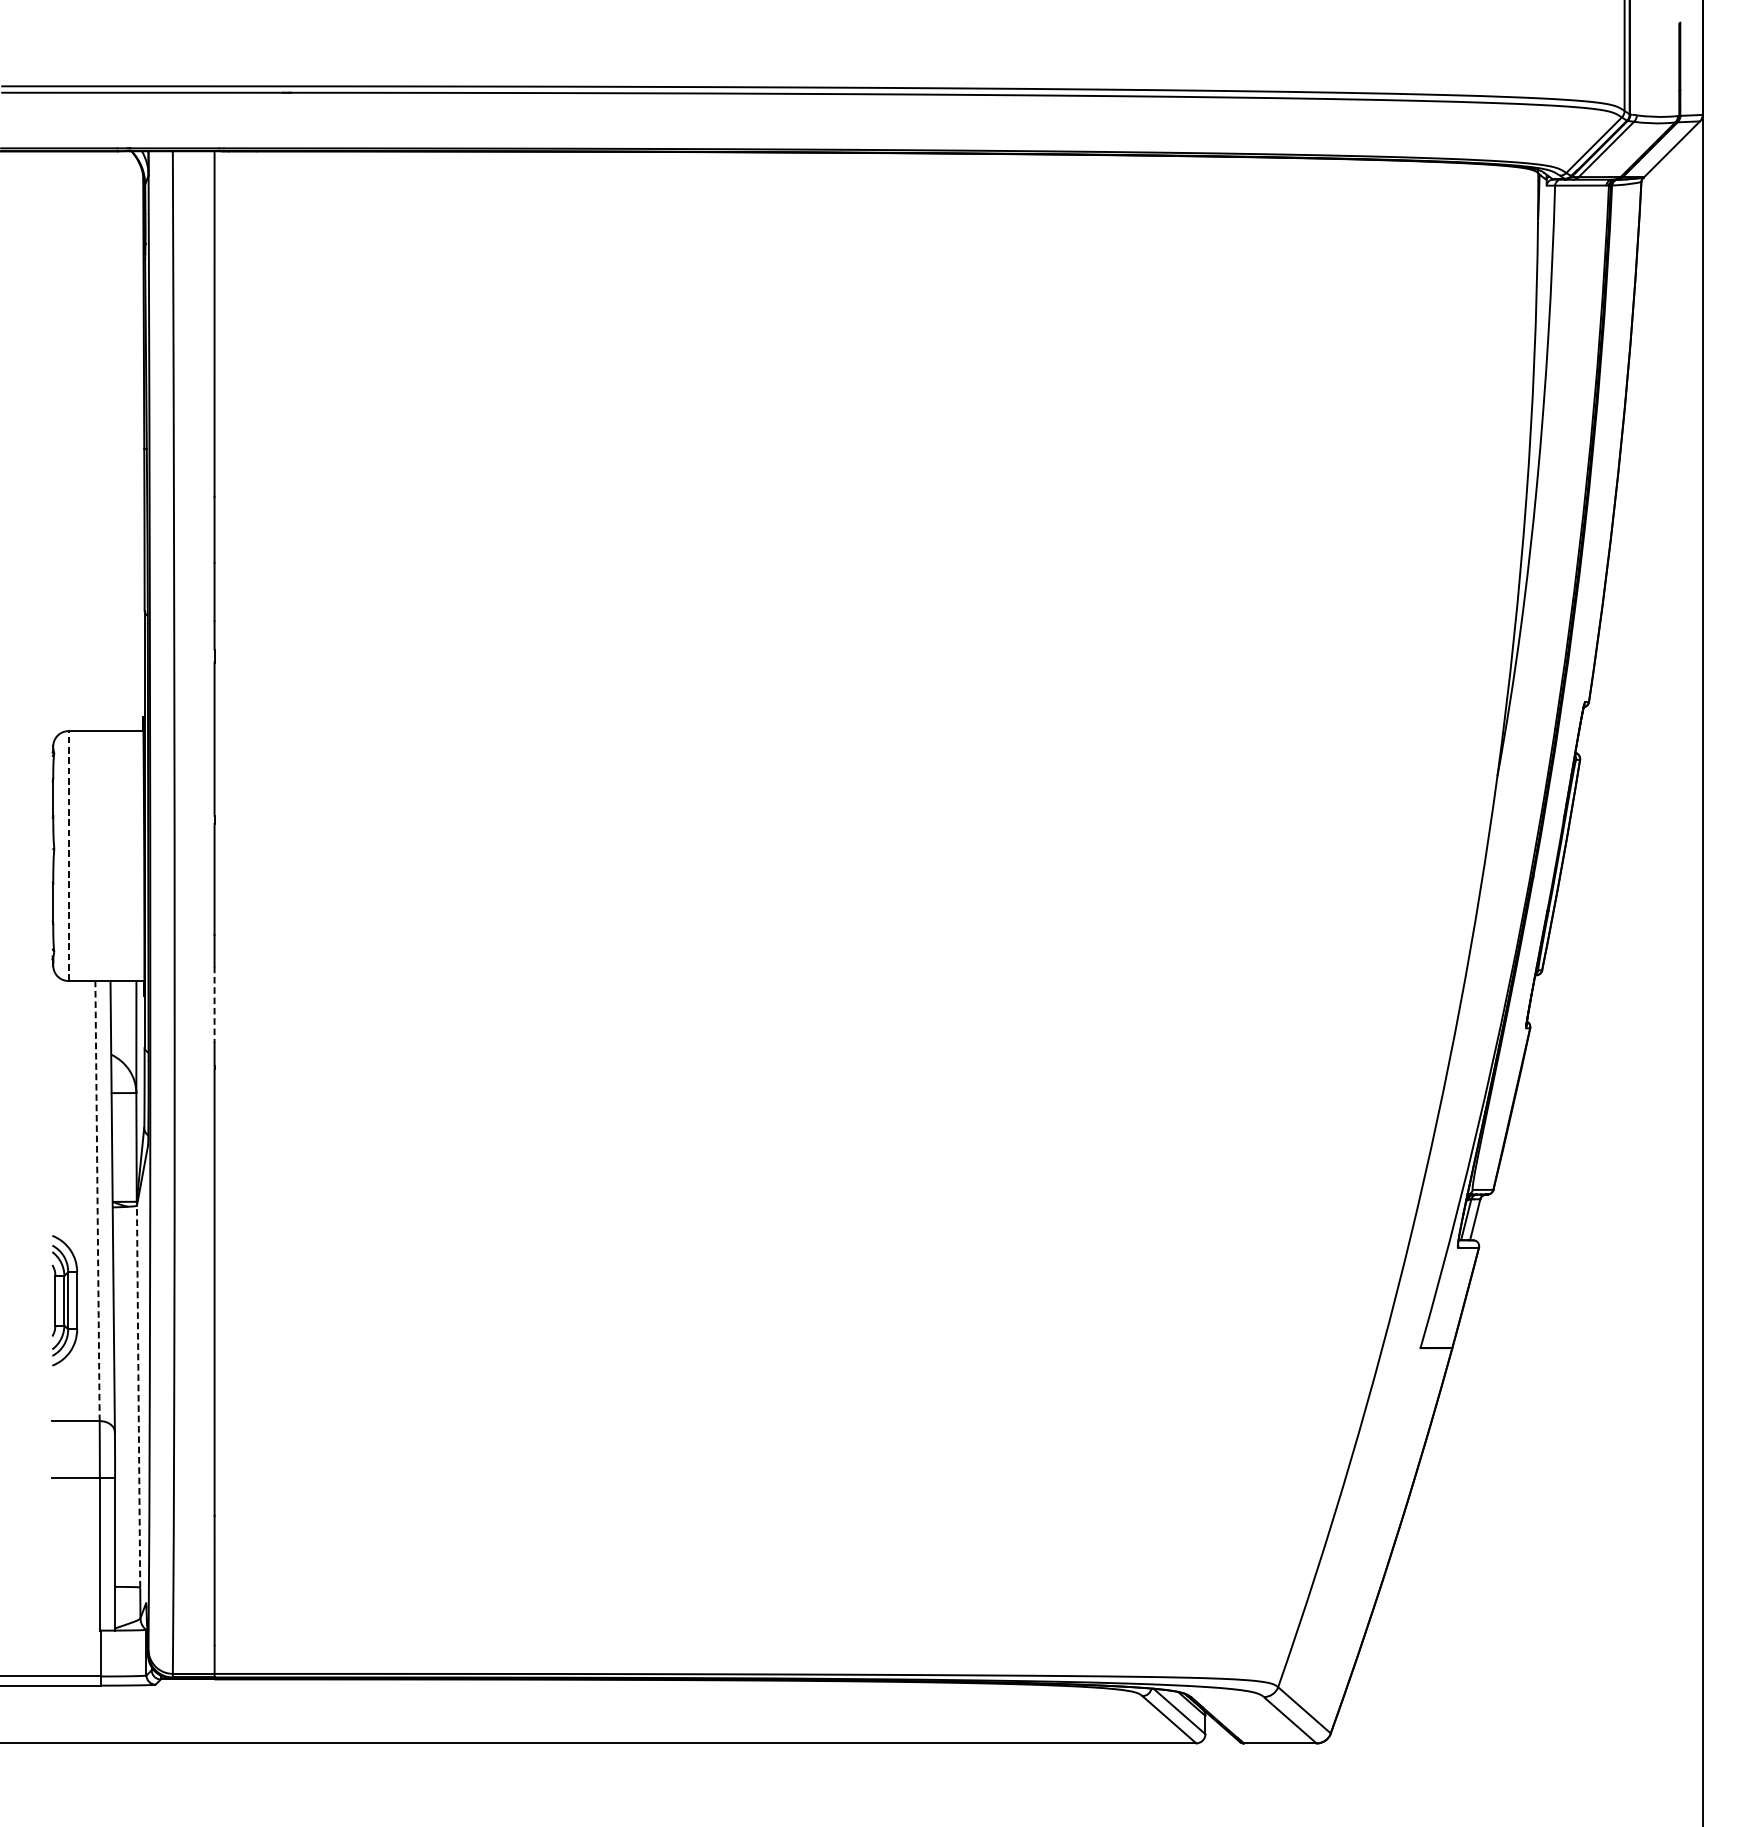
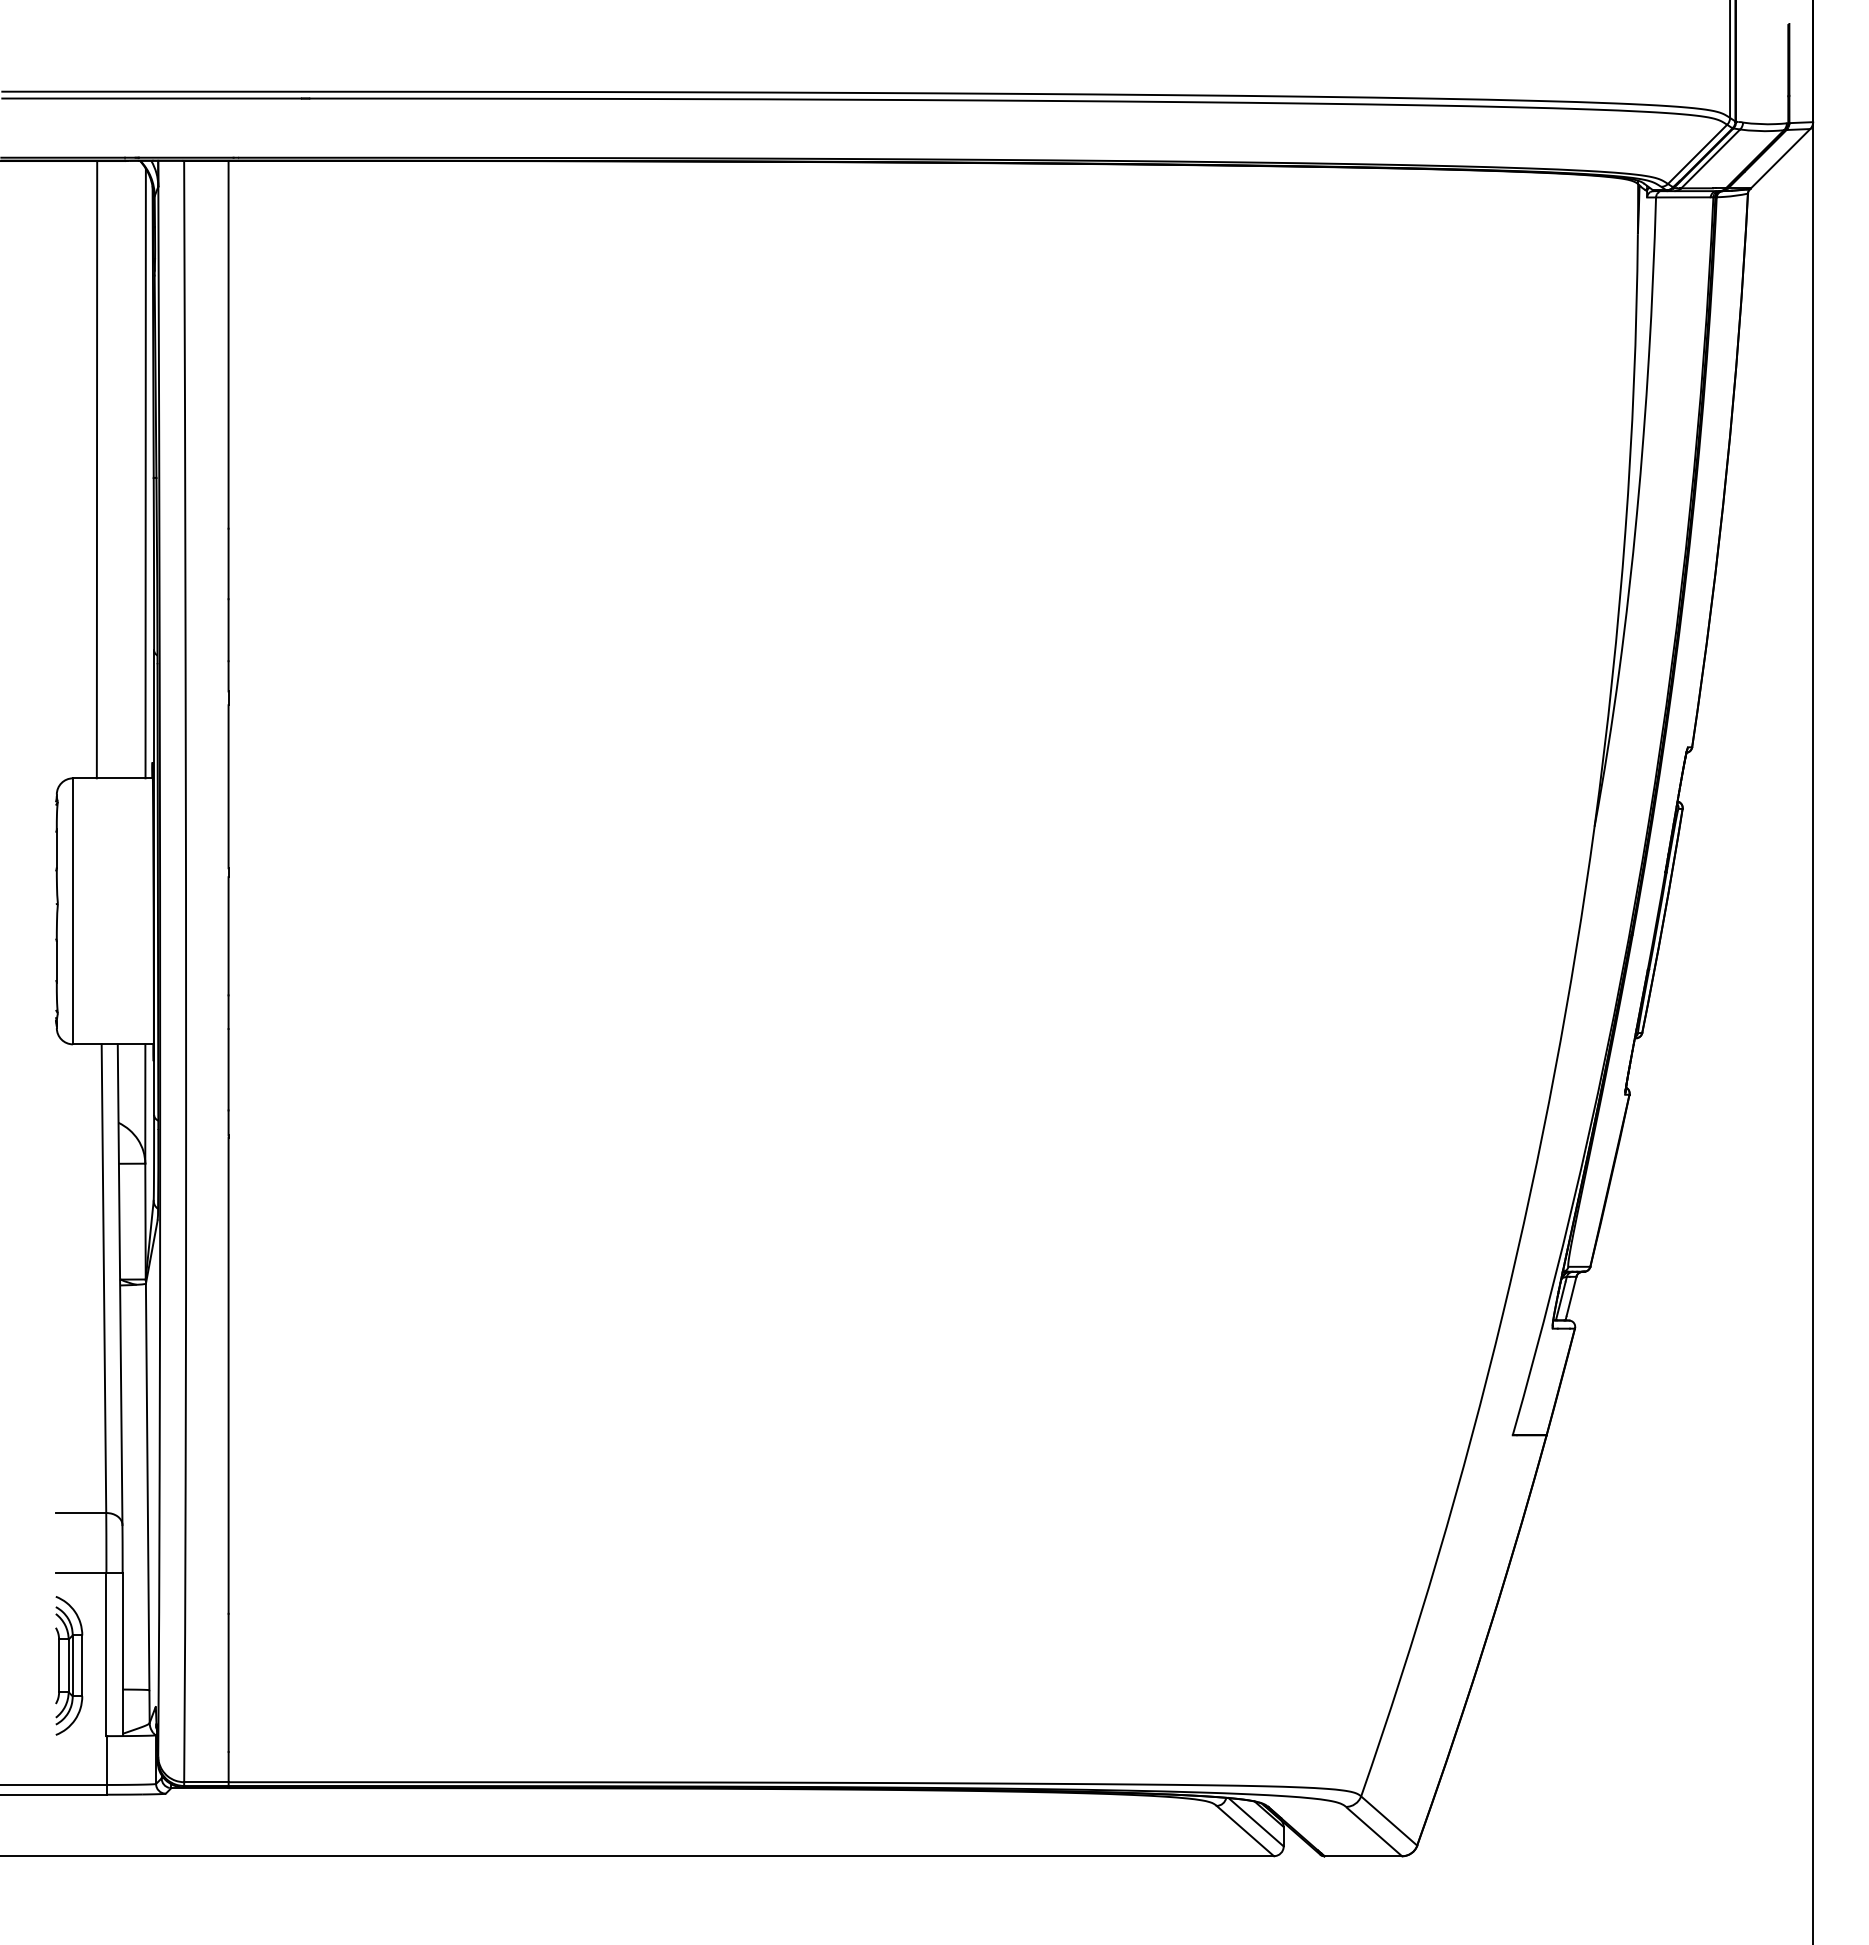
line: (90, 441) -> (96, 469), added
line: (136, 444) -> (145, 473), added
line: (68, 855) -> (73, 910), dashed -> solid
line: (214, 1004) -> (228, 1069), dashed -> solid
line: (97, 1200) -> (103, 1278), dashed -> solid
part: (65, 1300) -> (69, 1665), moved
line: (138, 1396) -> (147, 1486), dashed -> solid

